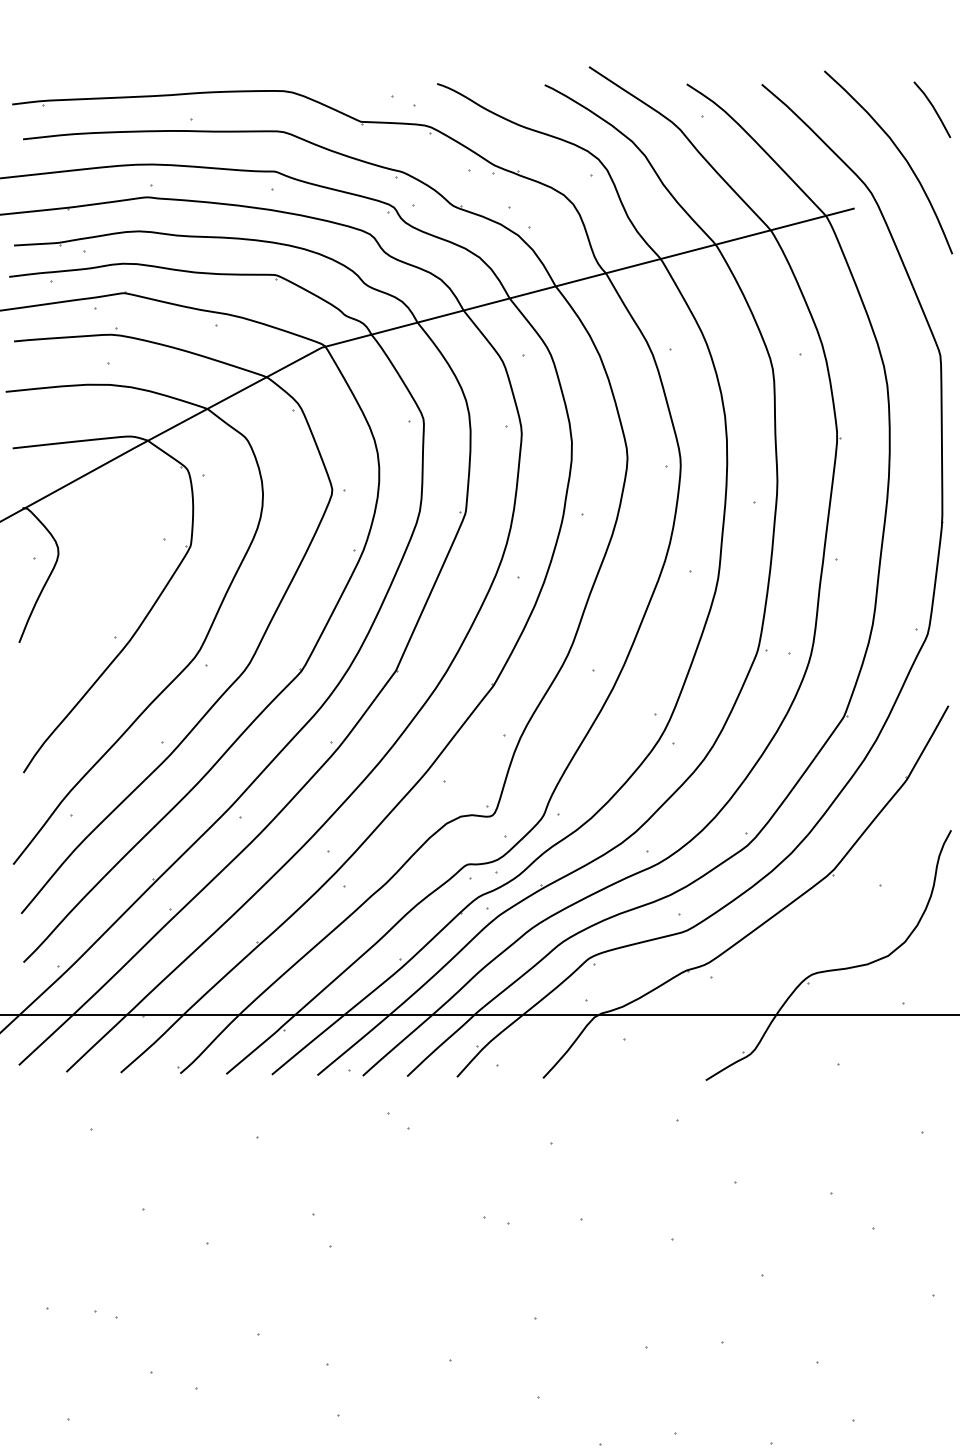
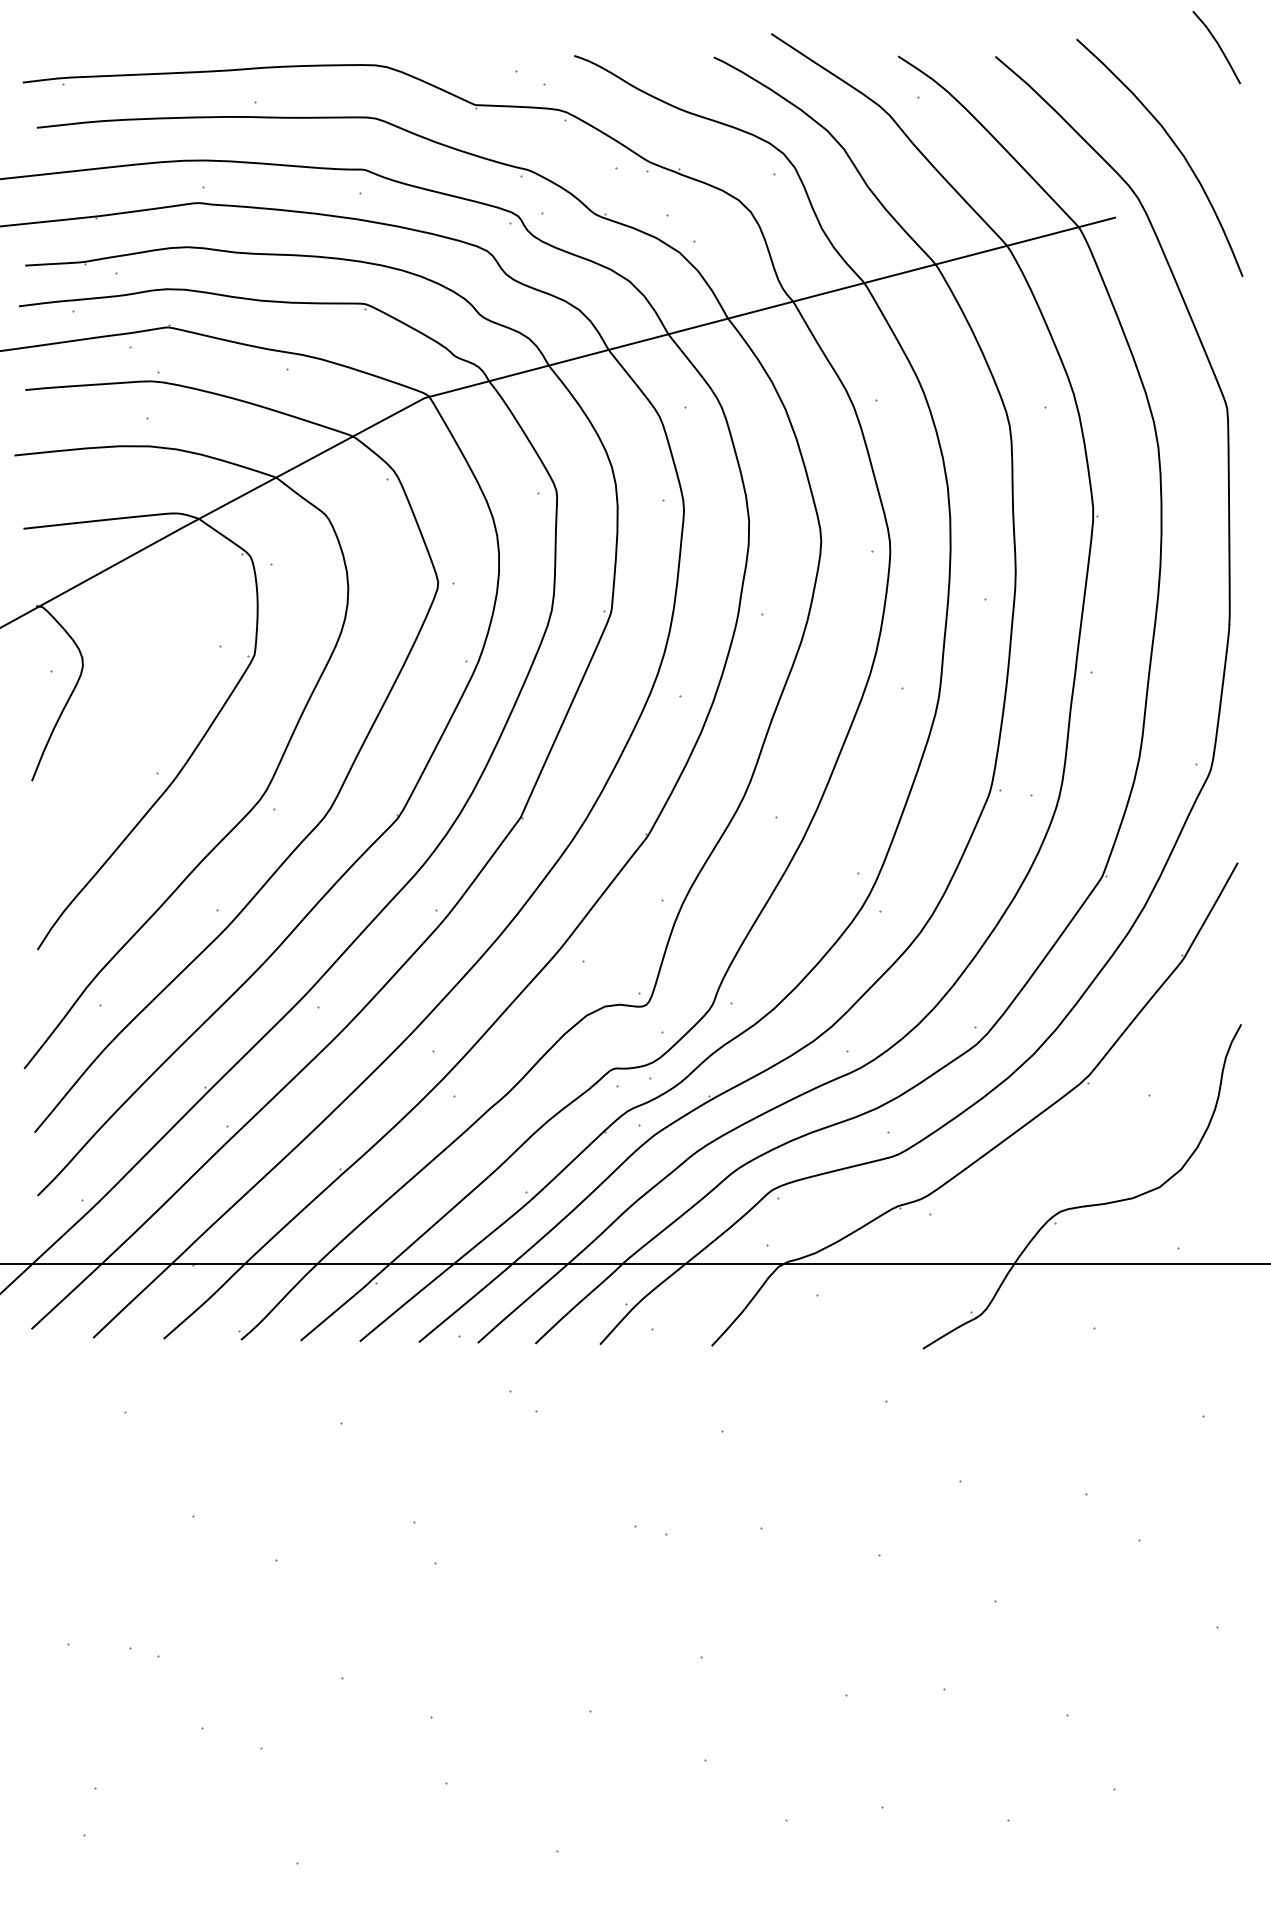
line: (932, 108) -> (1217, 45), moved

